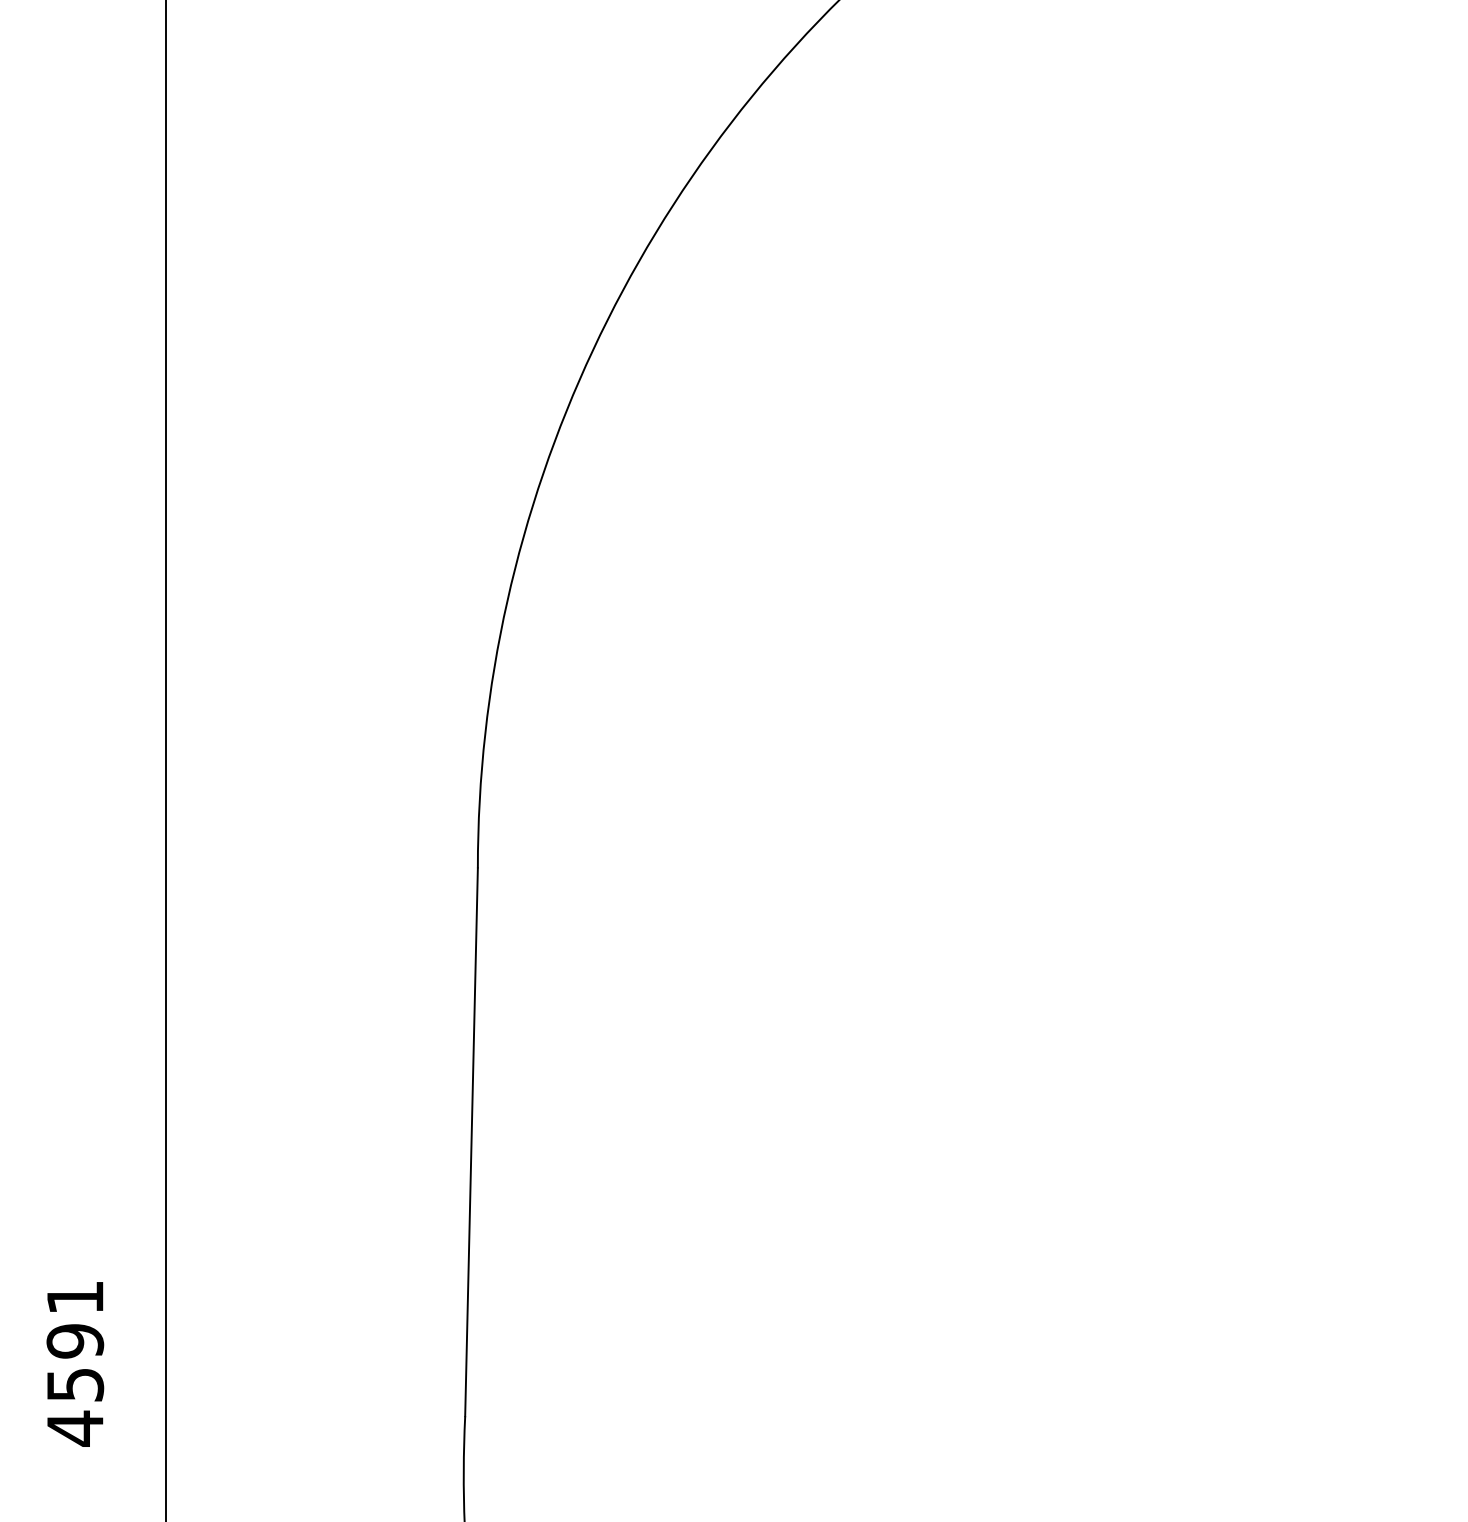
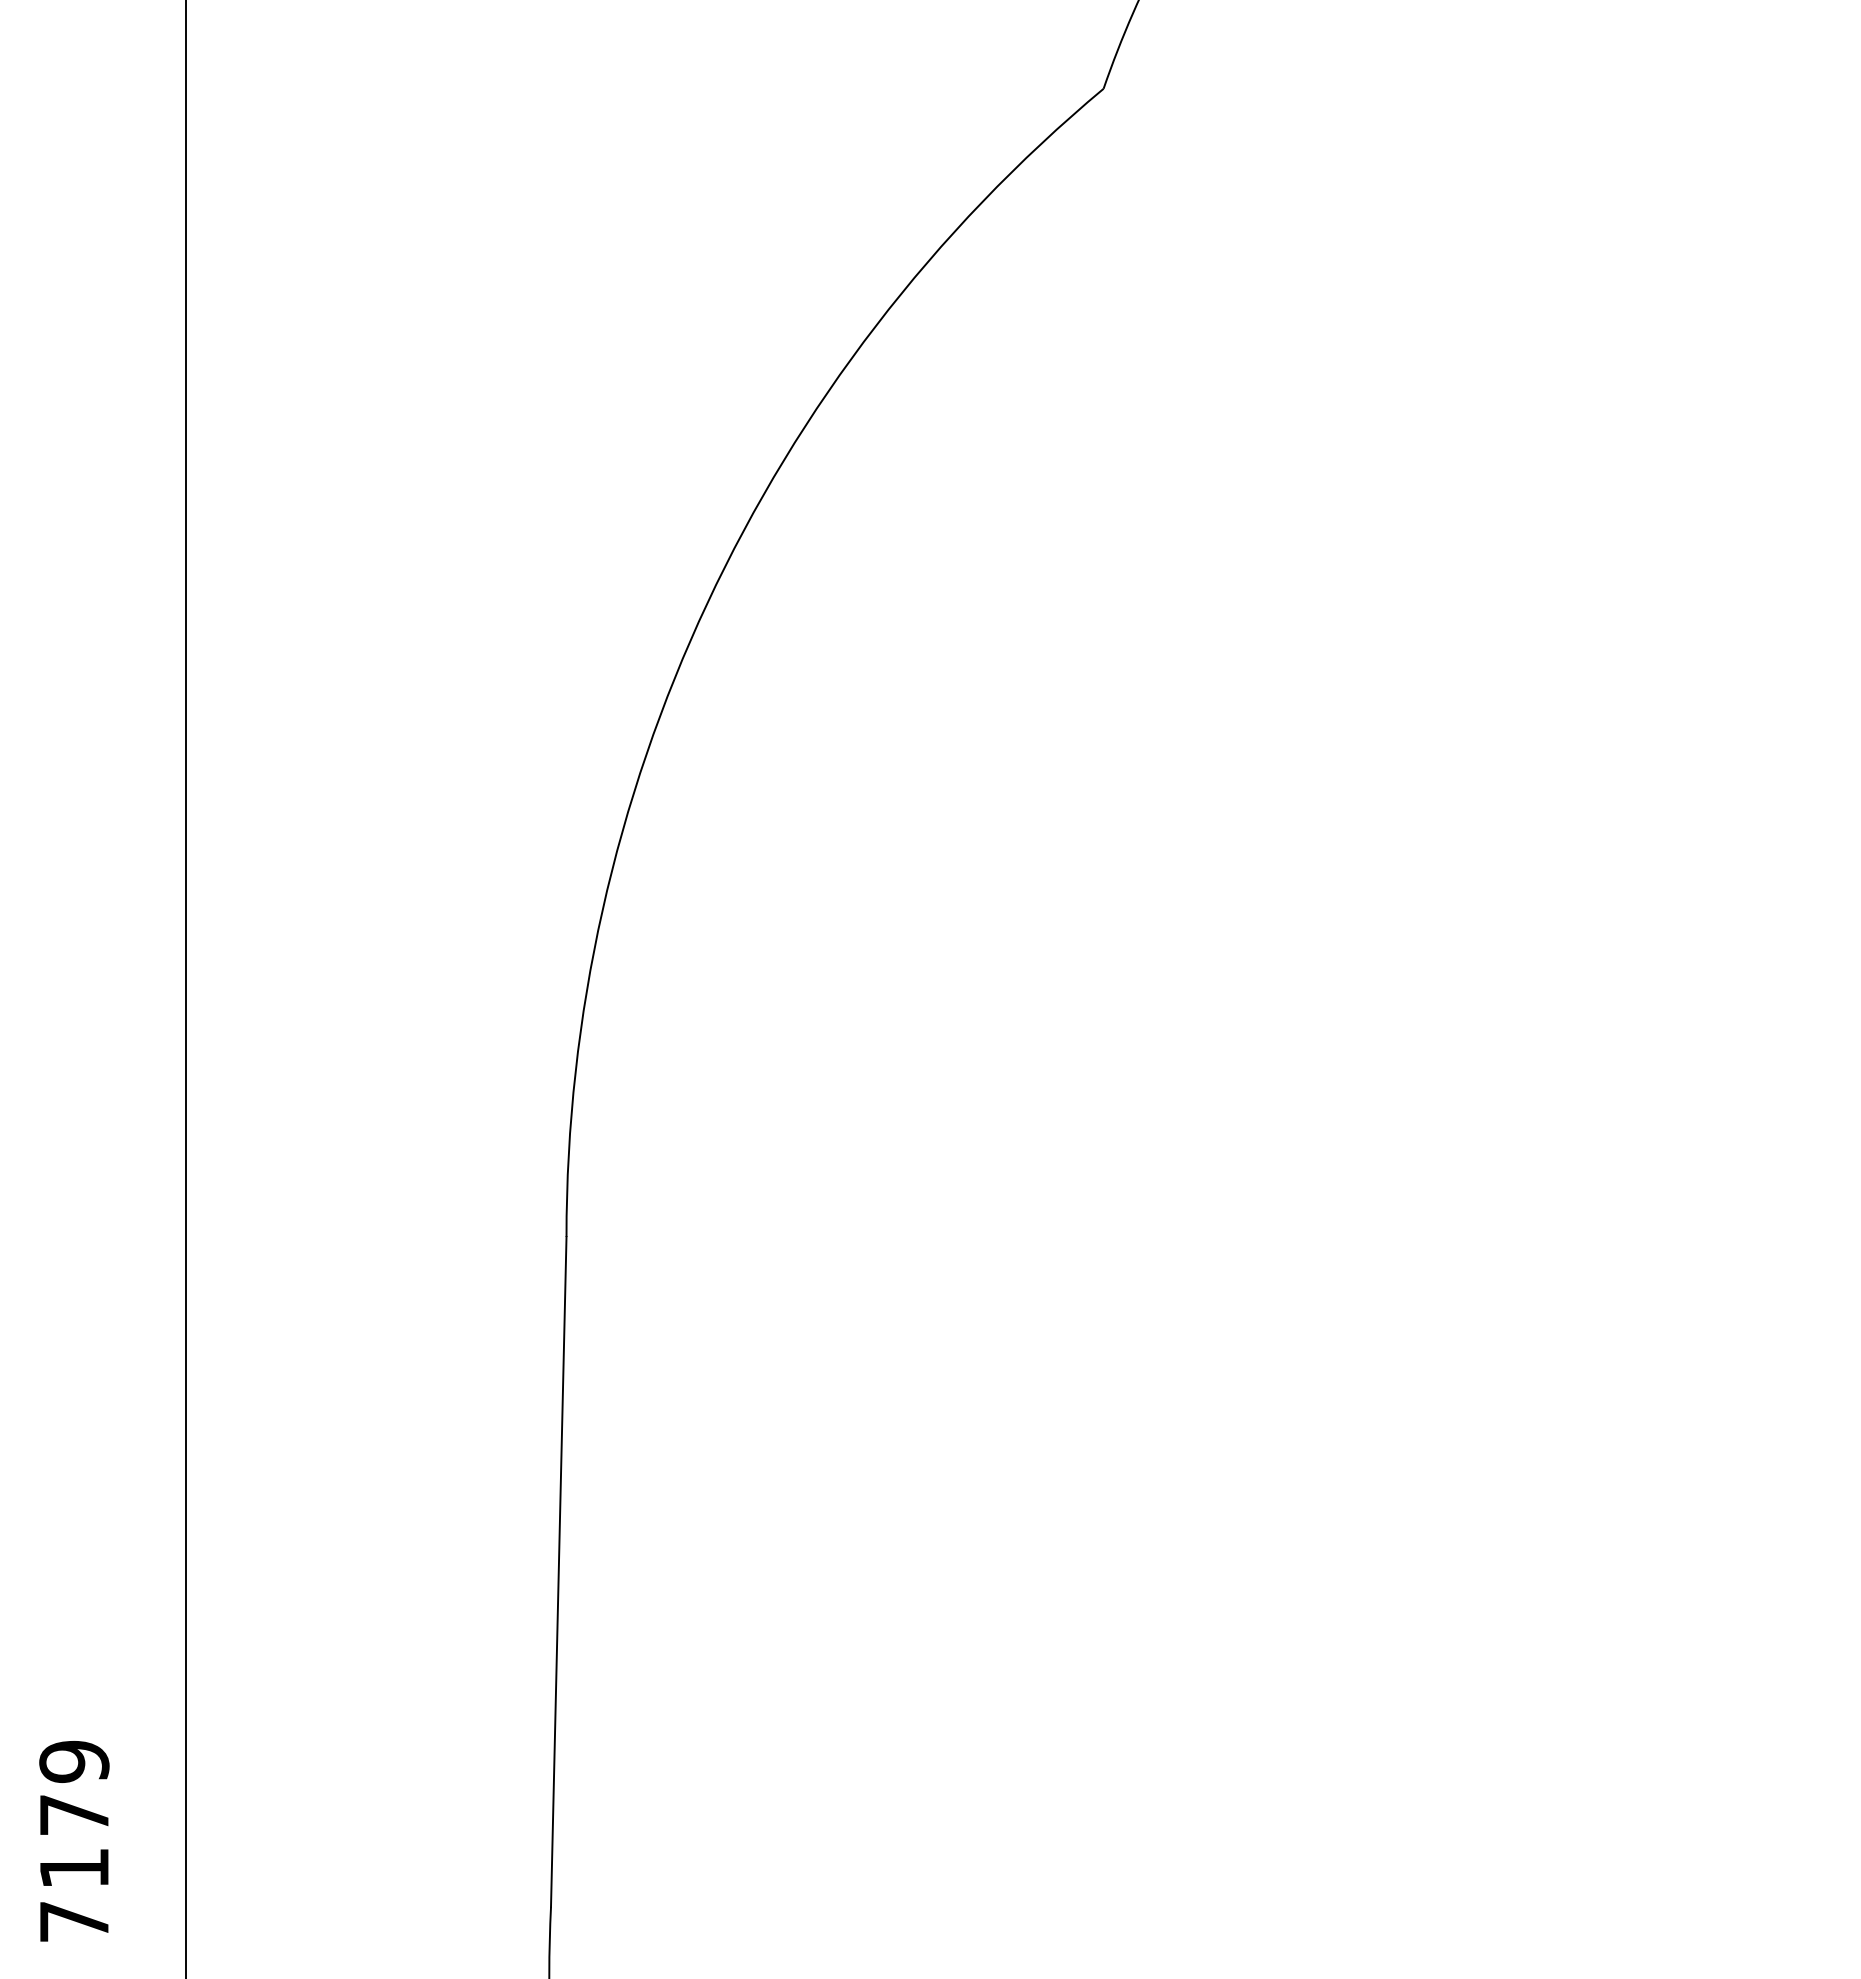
text: (75, 1363) -> (74, 1842), 4591 -> 7179

